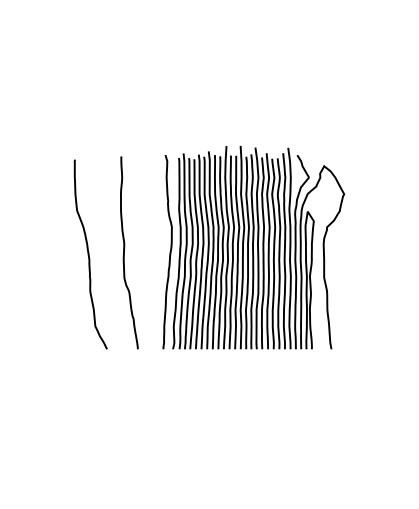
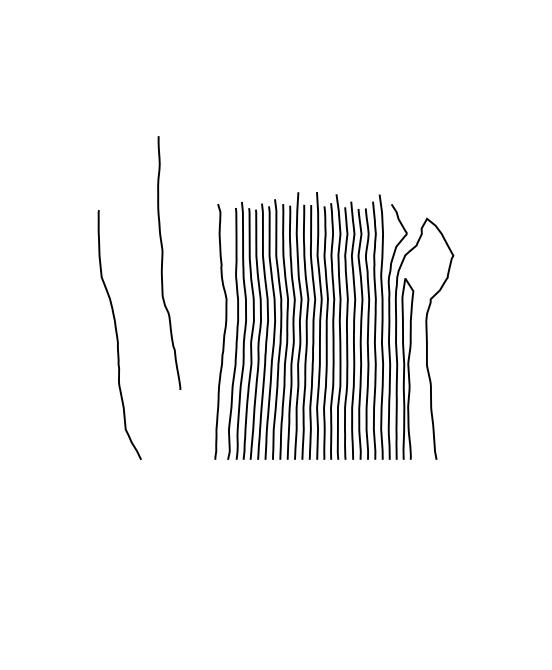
curve: (124, 252) -> (162, 262), moved

